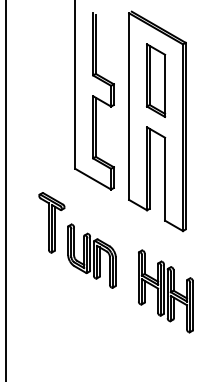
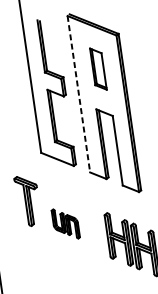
part: (156, 80) -> (98, 69), size x0.7
line: (129, 107) -> (79, 94), solid -> dashed
part: (91, 255) -> (65, 223), size x0.6

